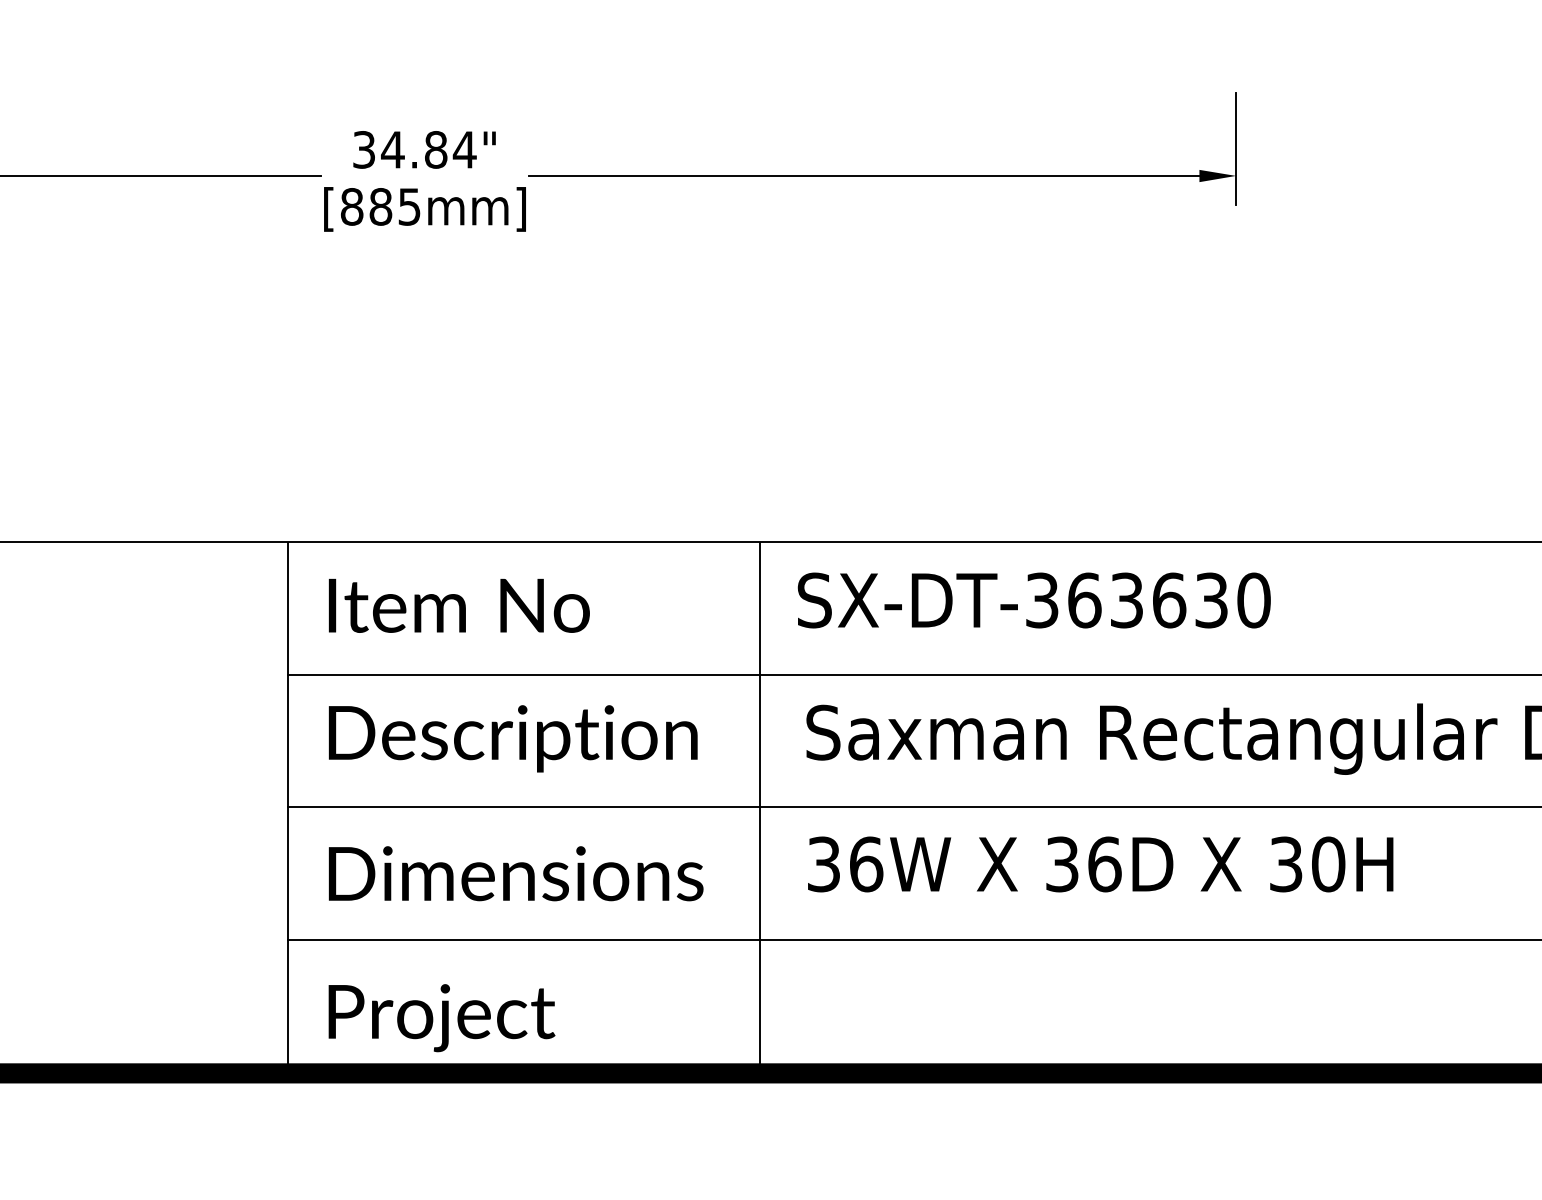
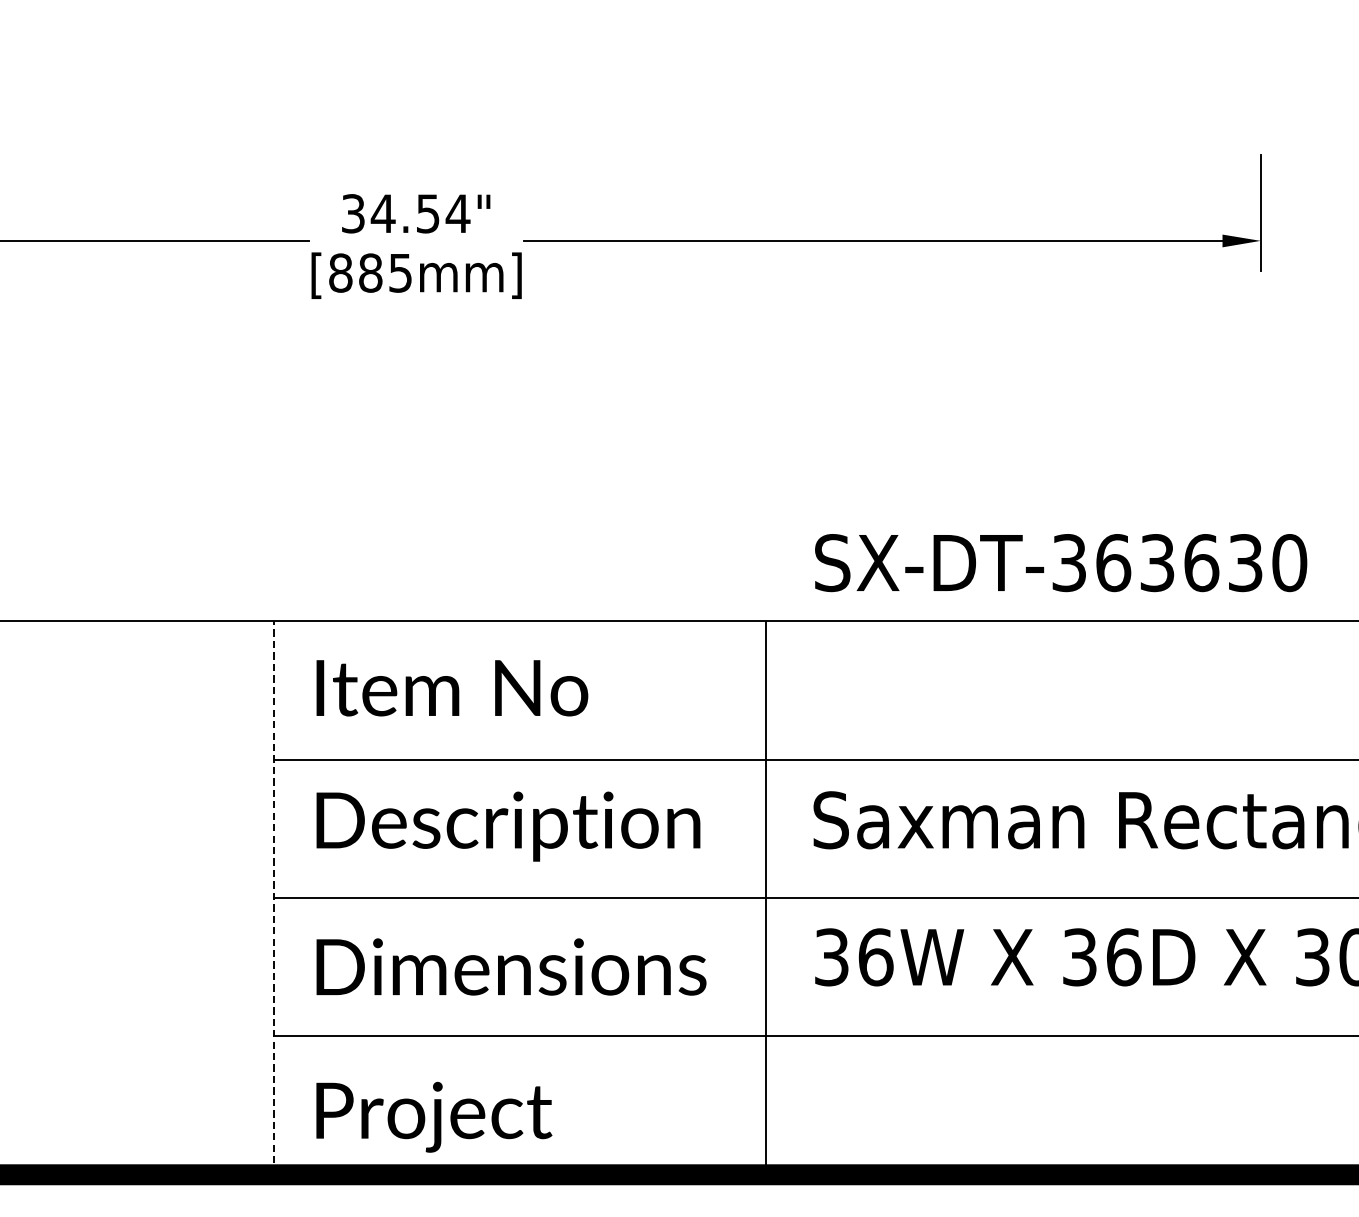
text: (436, 149) -> (428, 213), 34.84" -> 34.54"
text: (1033, 600) -> (1060, 563), moved
line: (287, 807) -> (273, 898), solid -> dashed

